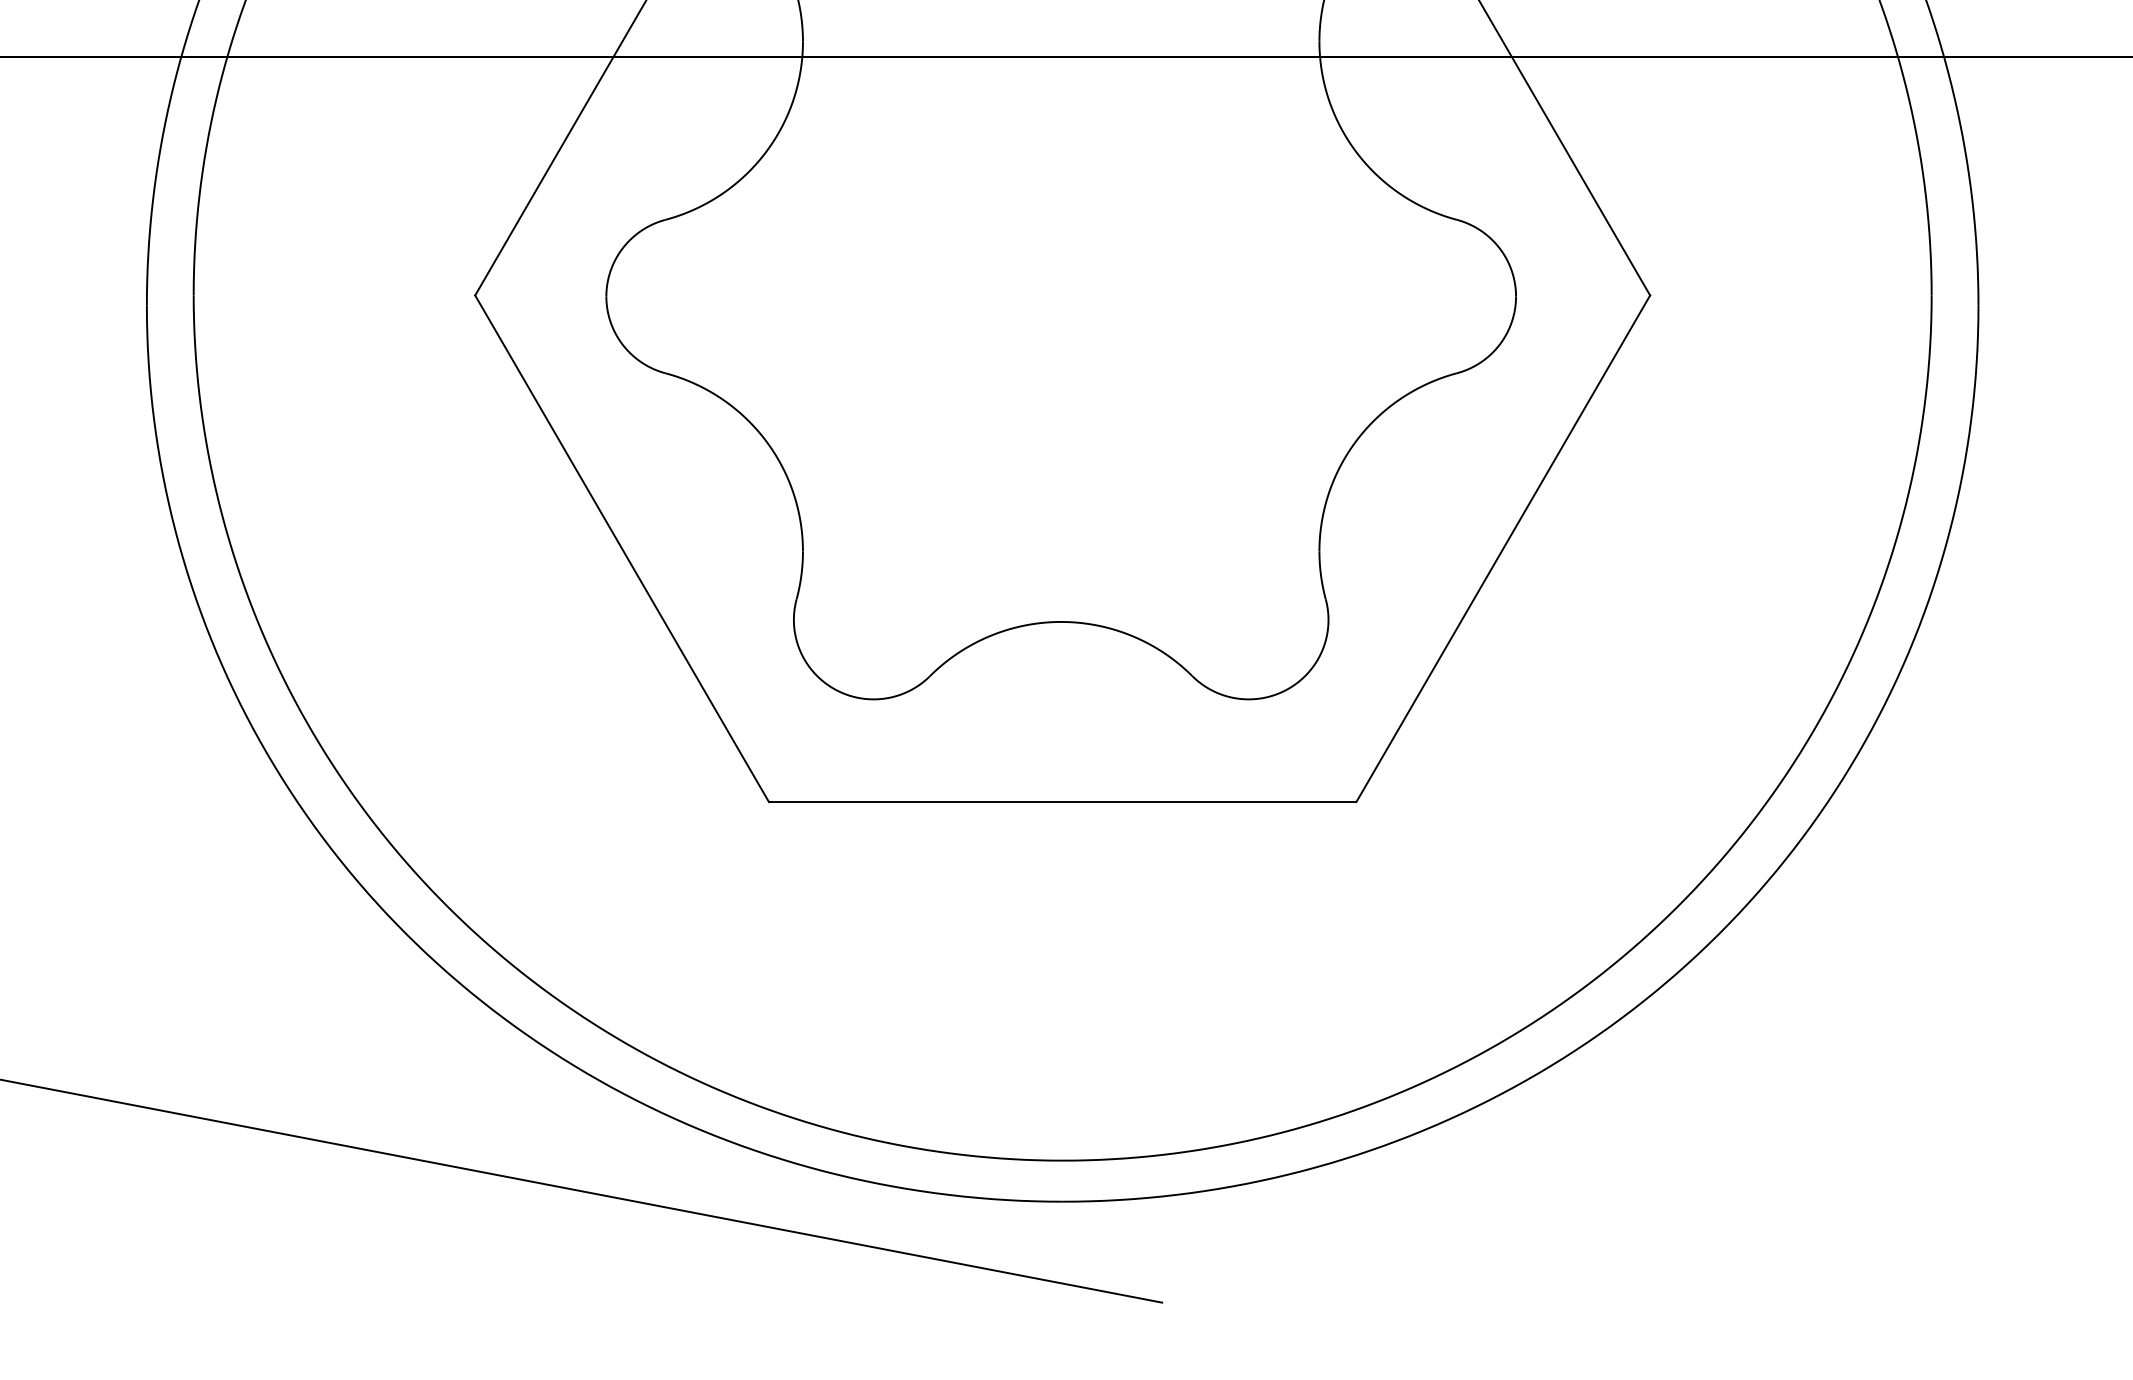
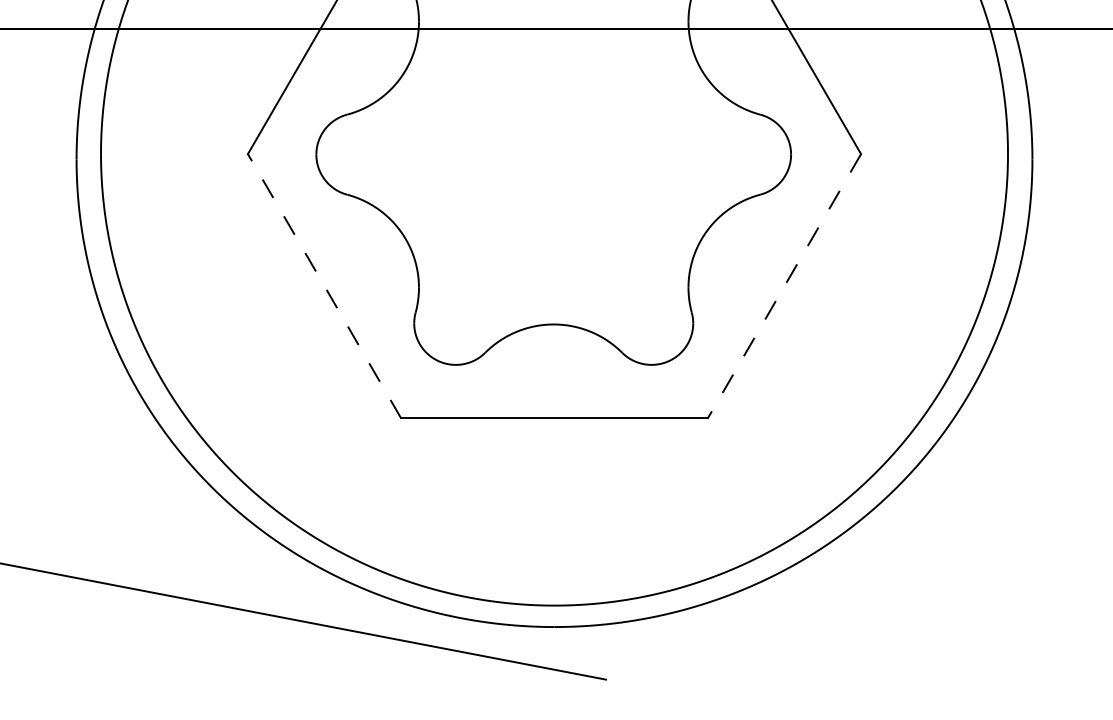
line: (621, 549) -> (324, 286), solid -> dashed
line: (1503, 549) -> (784, 286), solid -> dashed

